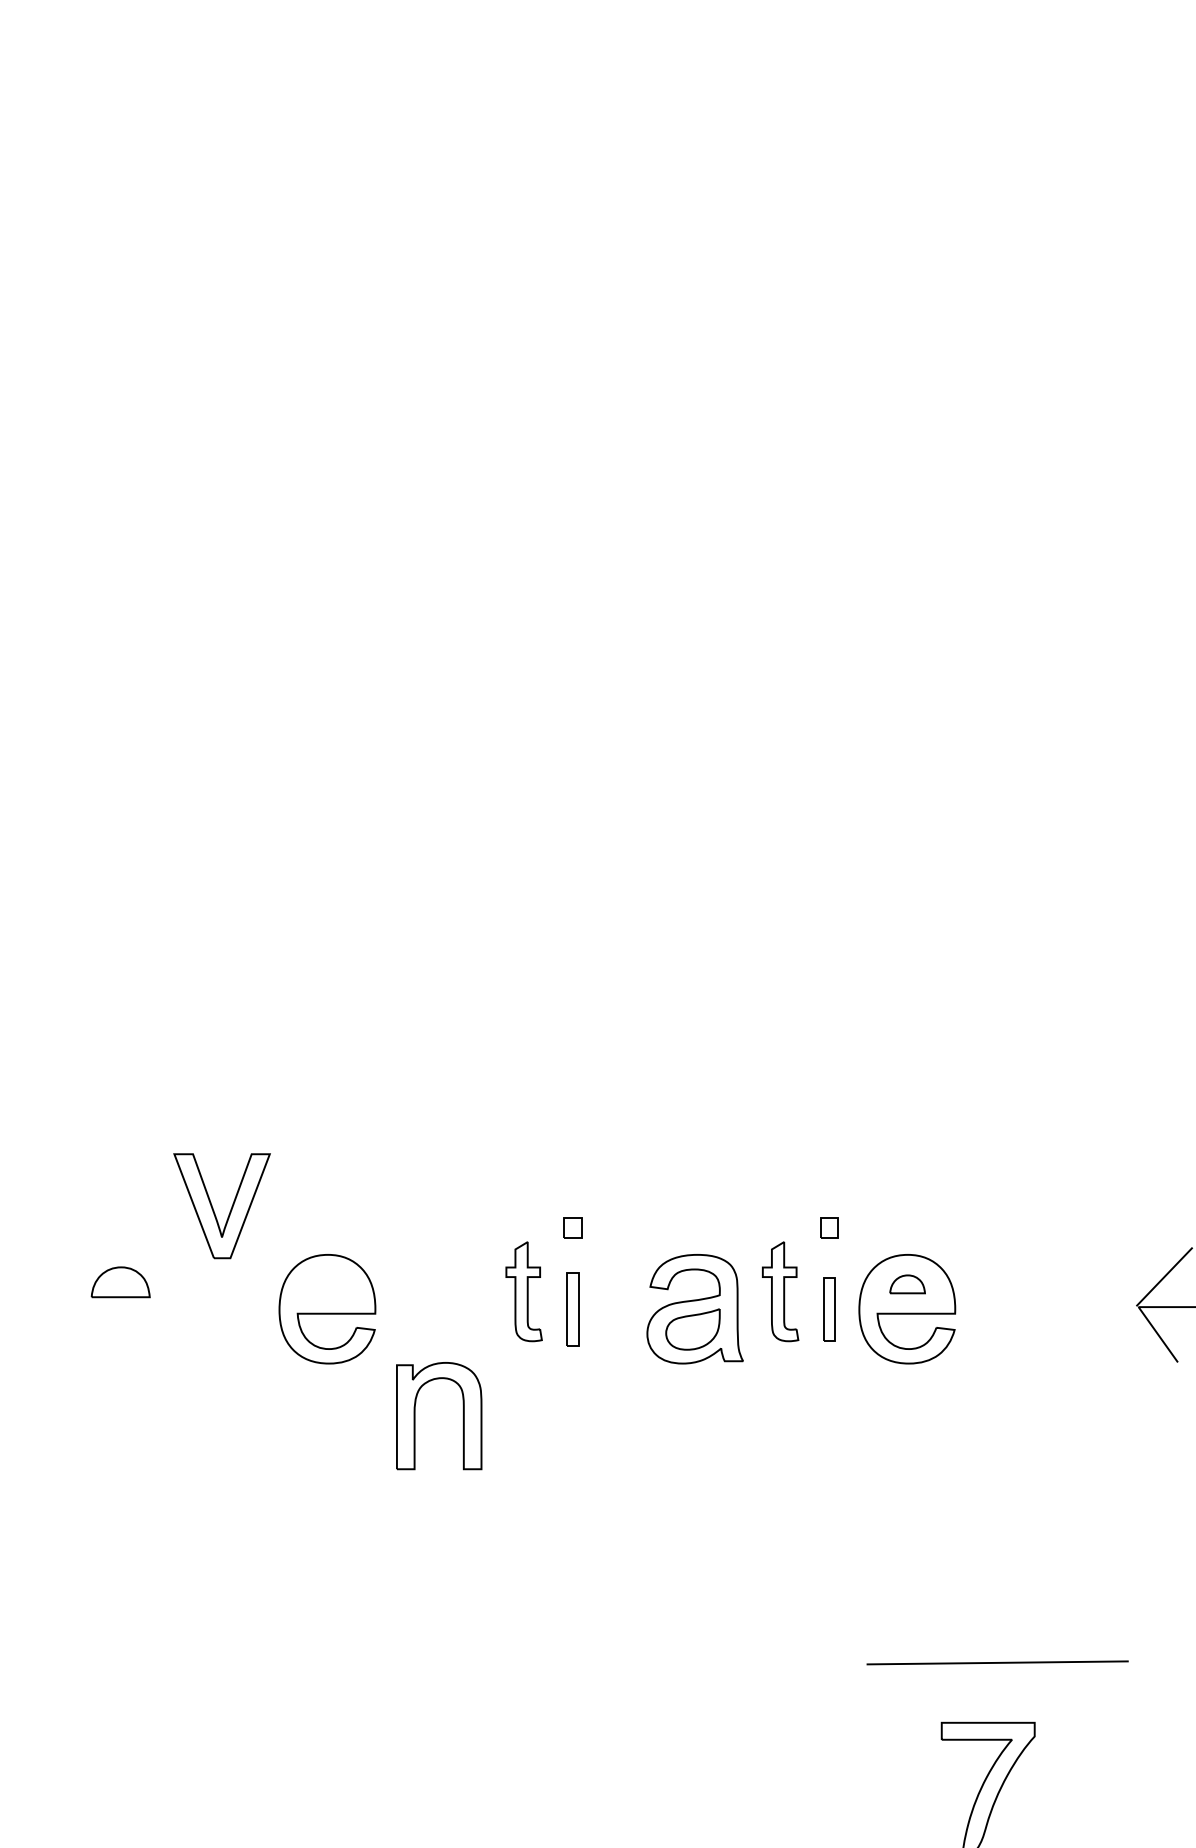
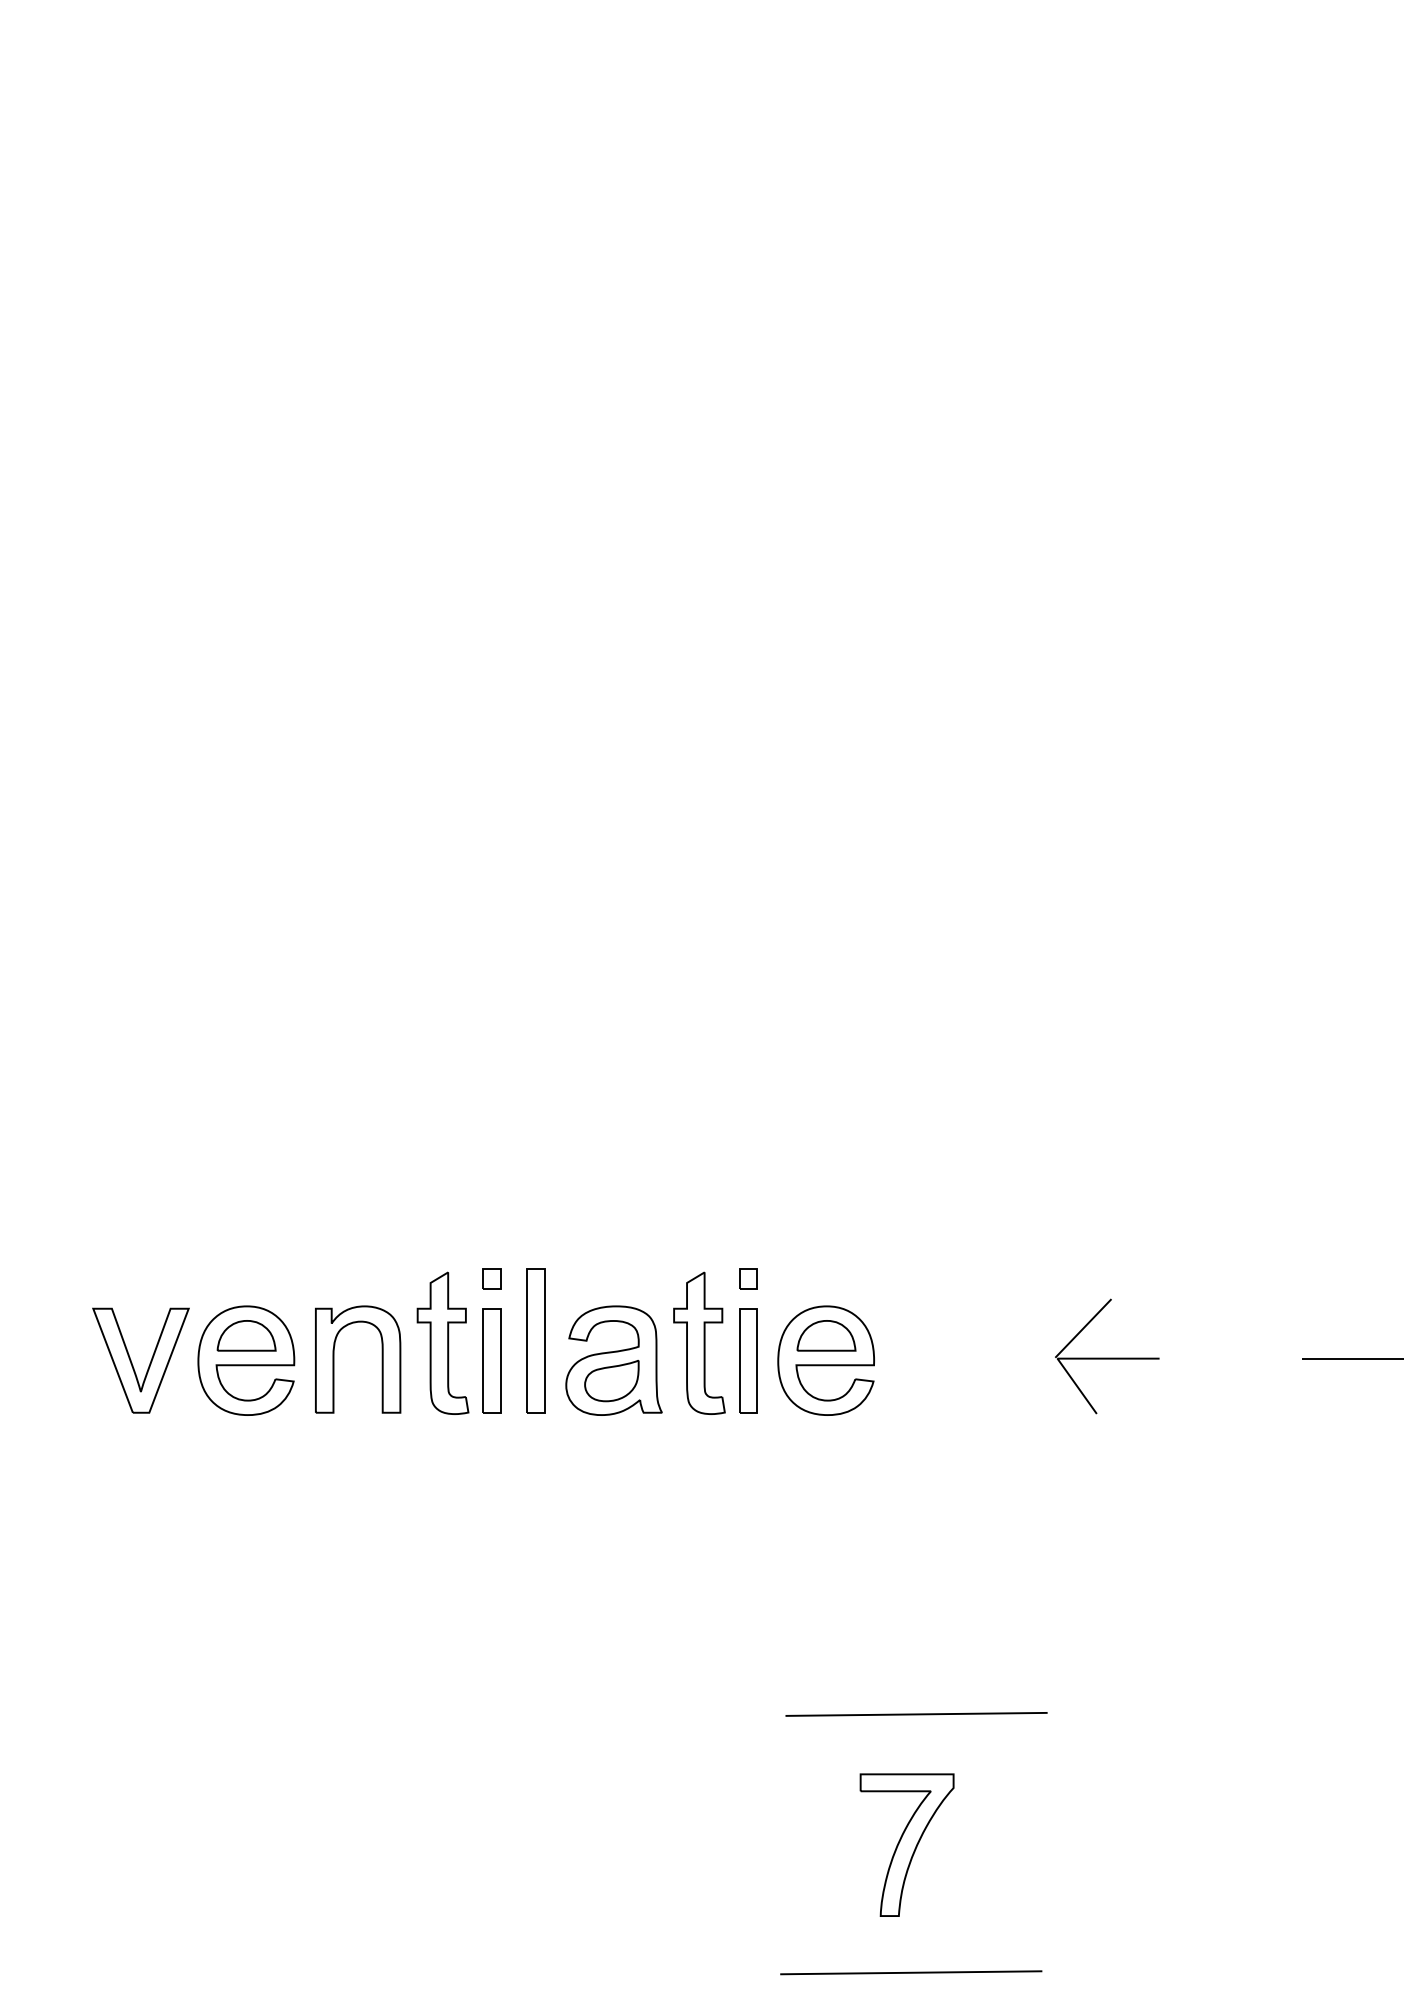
part: (213, 1207) -> (132, 1362), moved
part: (120, 1281) -> (246, 1335), moved
part: (907, 1283) -> (826, 1335), size x1.67
part: (616, 1288) -> (535, 1340), added
part: (523, 1290) -> (442, 1342), size x1.43
part: (780, 1290) -> (699, 1342), size x1.43
part: (572, 1308) -> (491, 1360), size x1.43
part: (829, 1308) -> (748, 1360), size x1.67
part: (462, 1415) -> (381, 1359), moved

